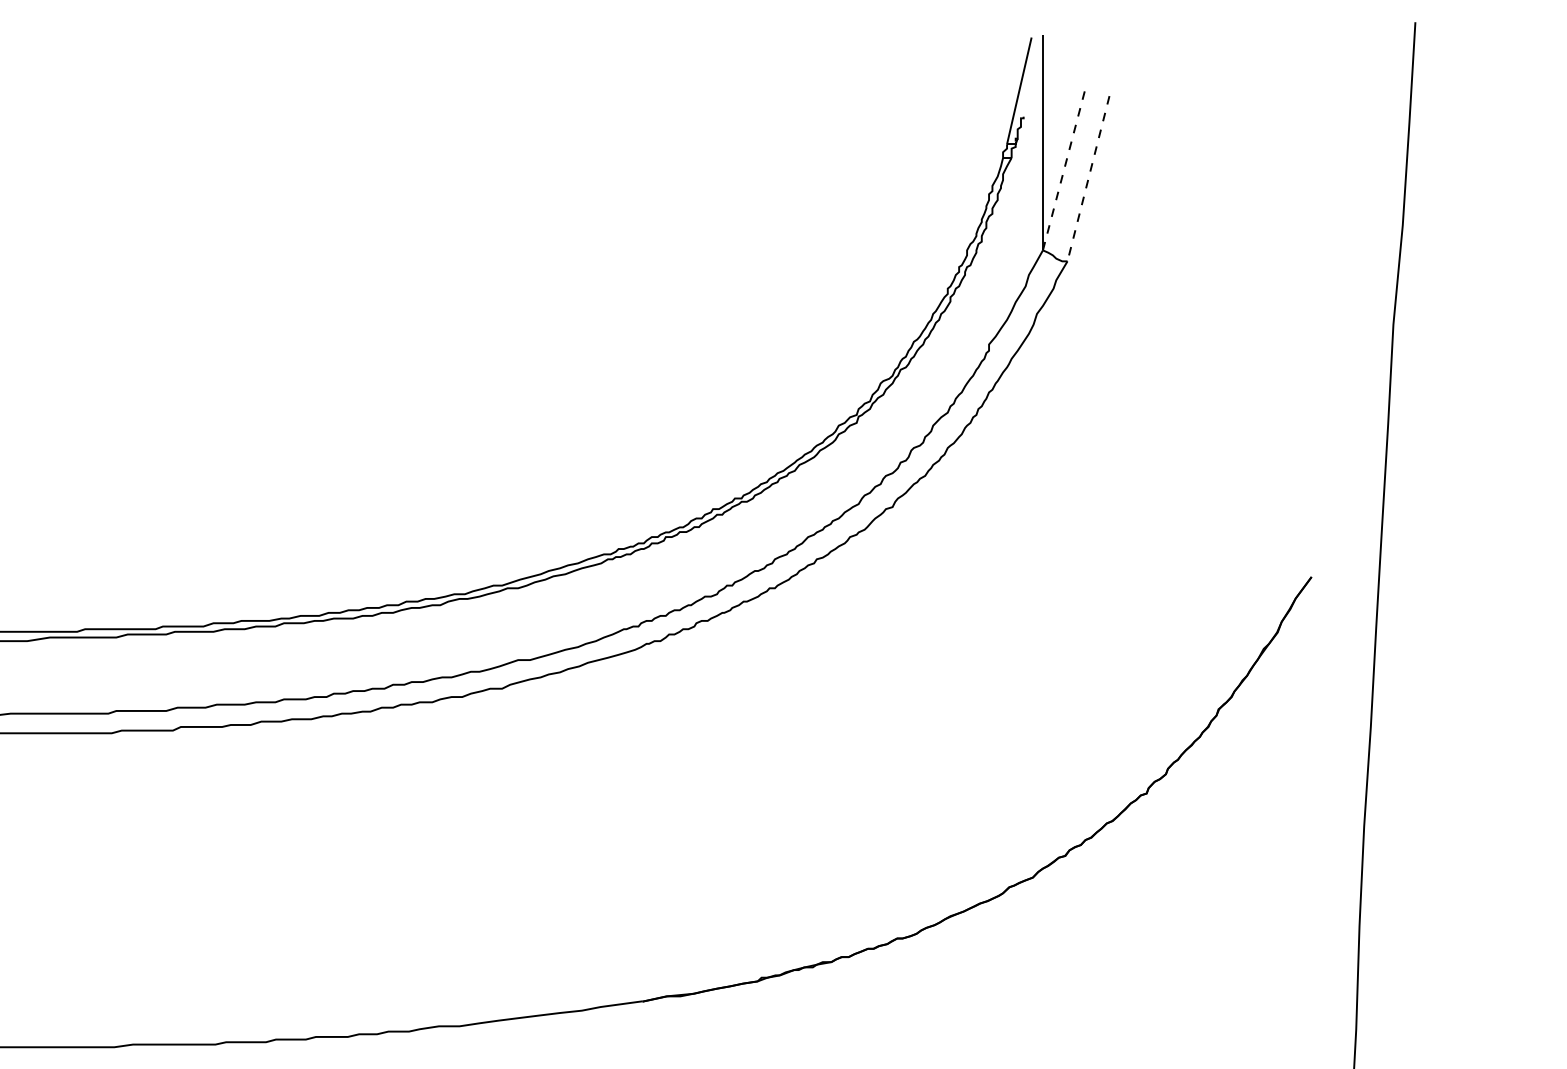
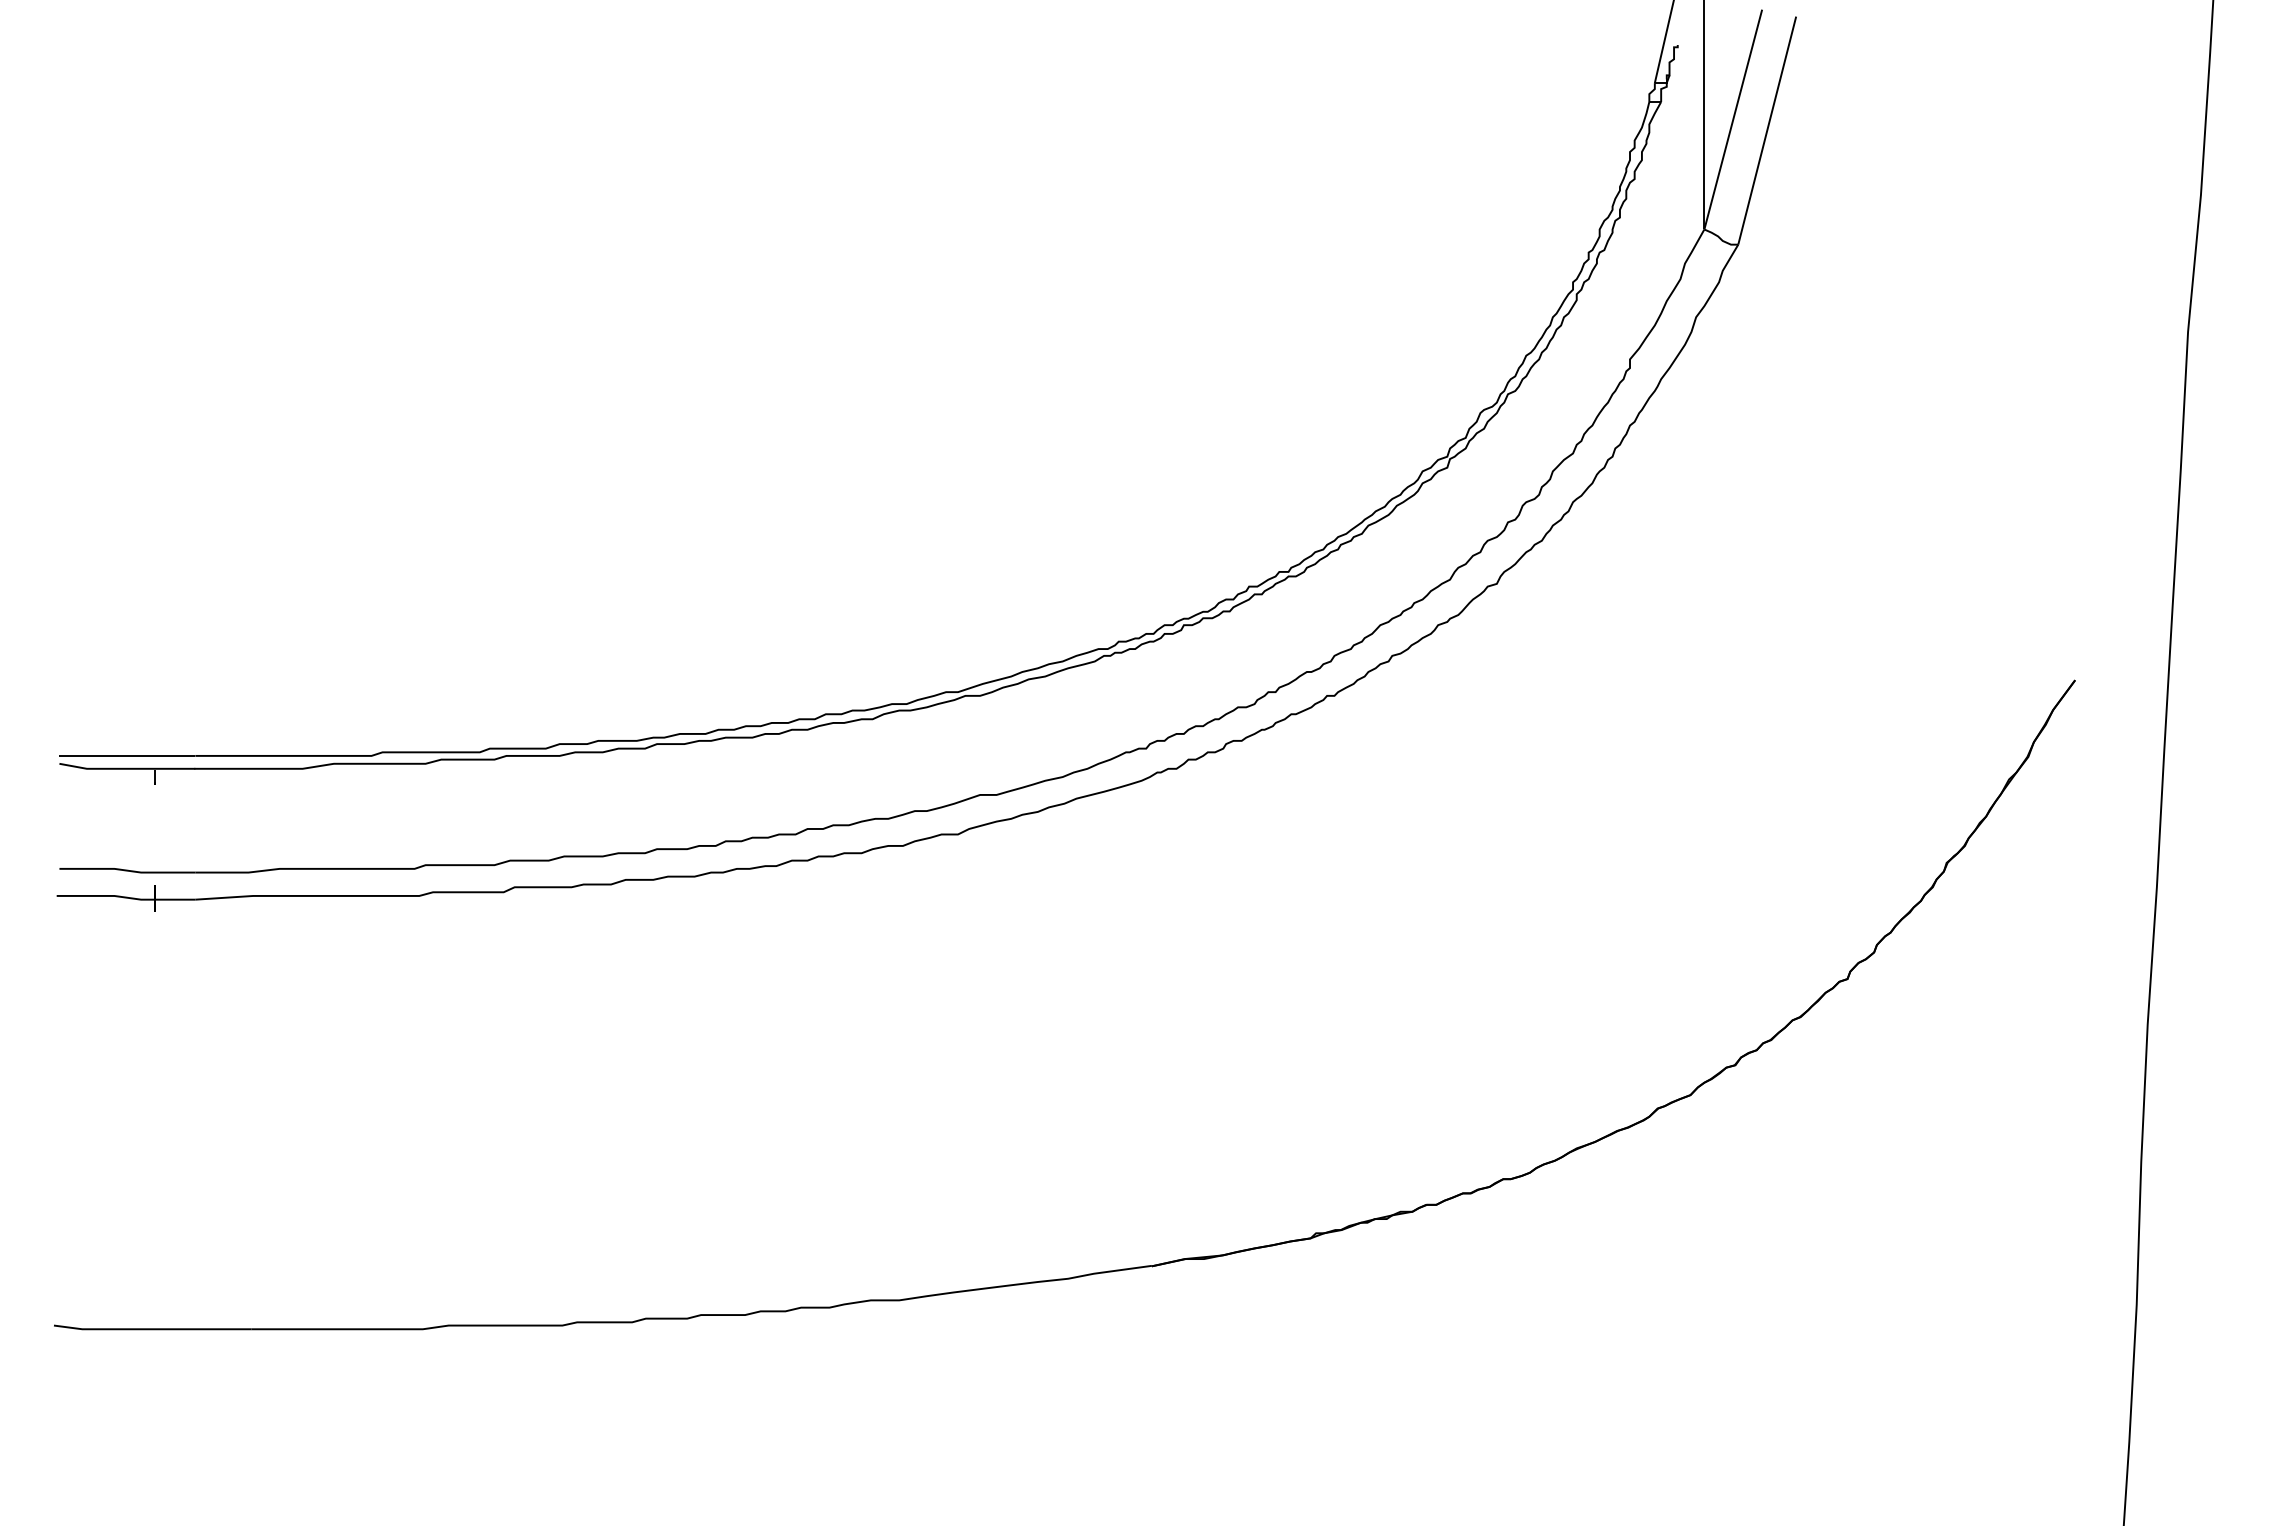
line: (1064, 170) -> (1733, 119), dashed -> solid
line: (1088, 178) -> (1767, 130), dashed -> solid

